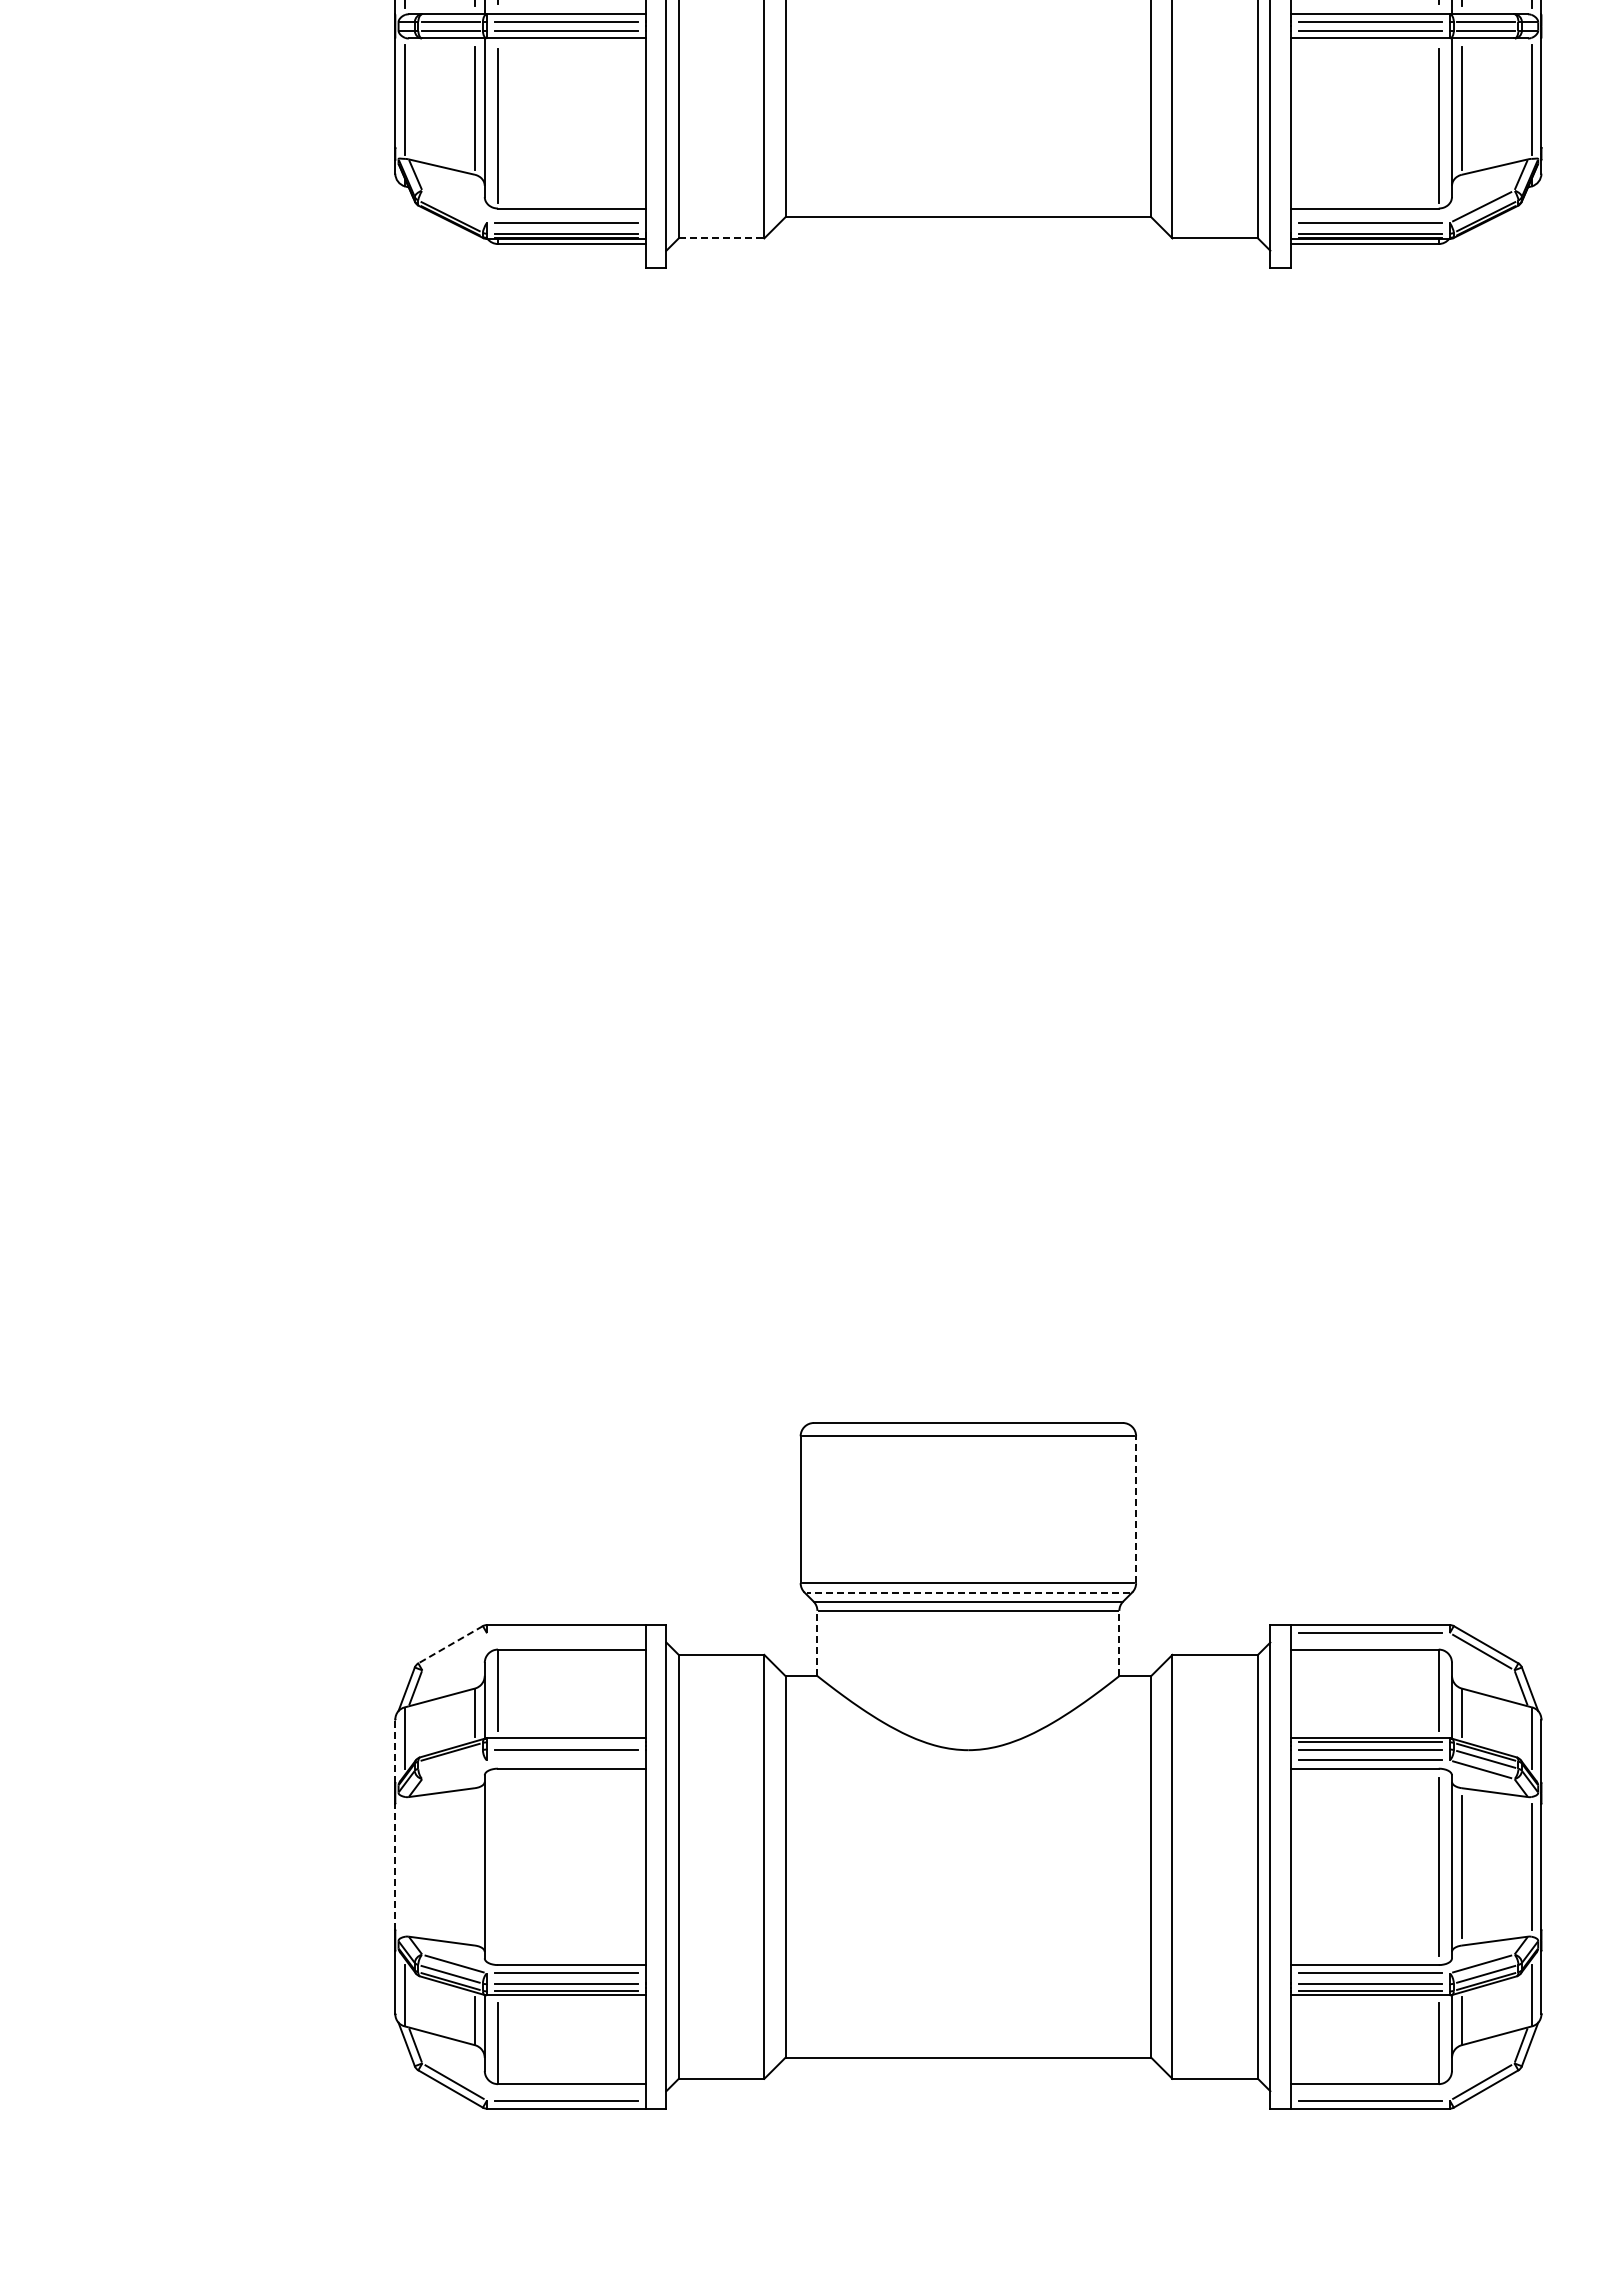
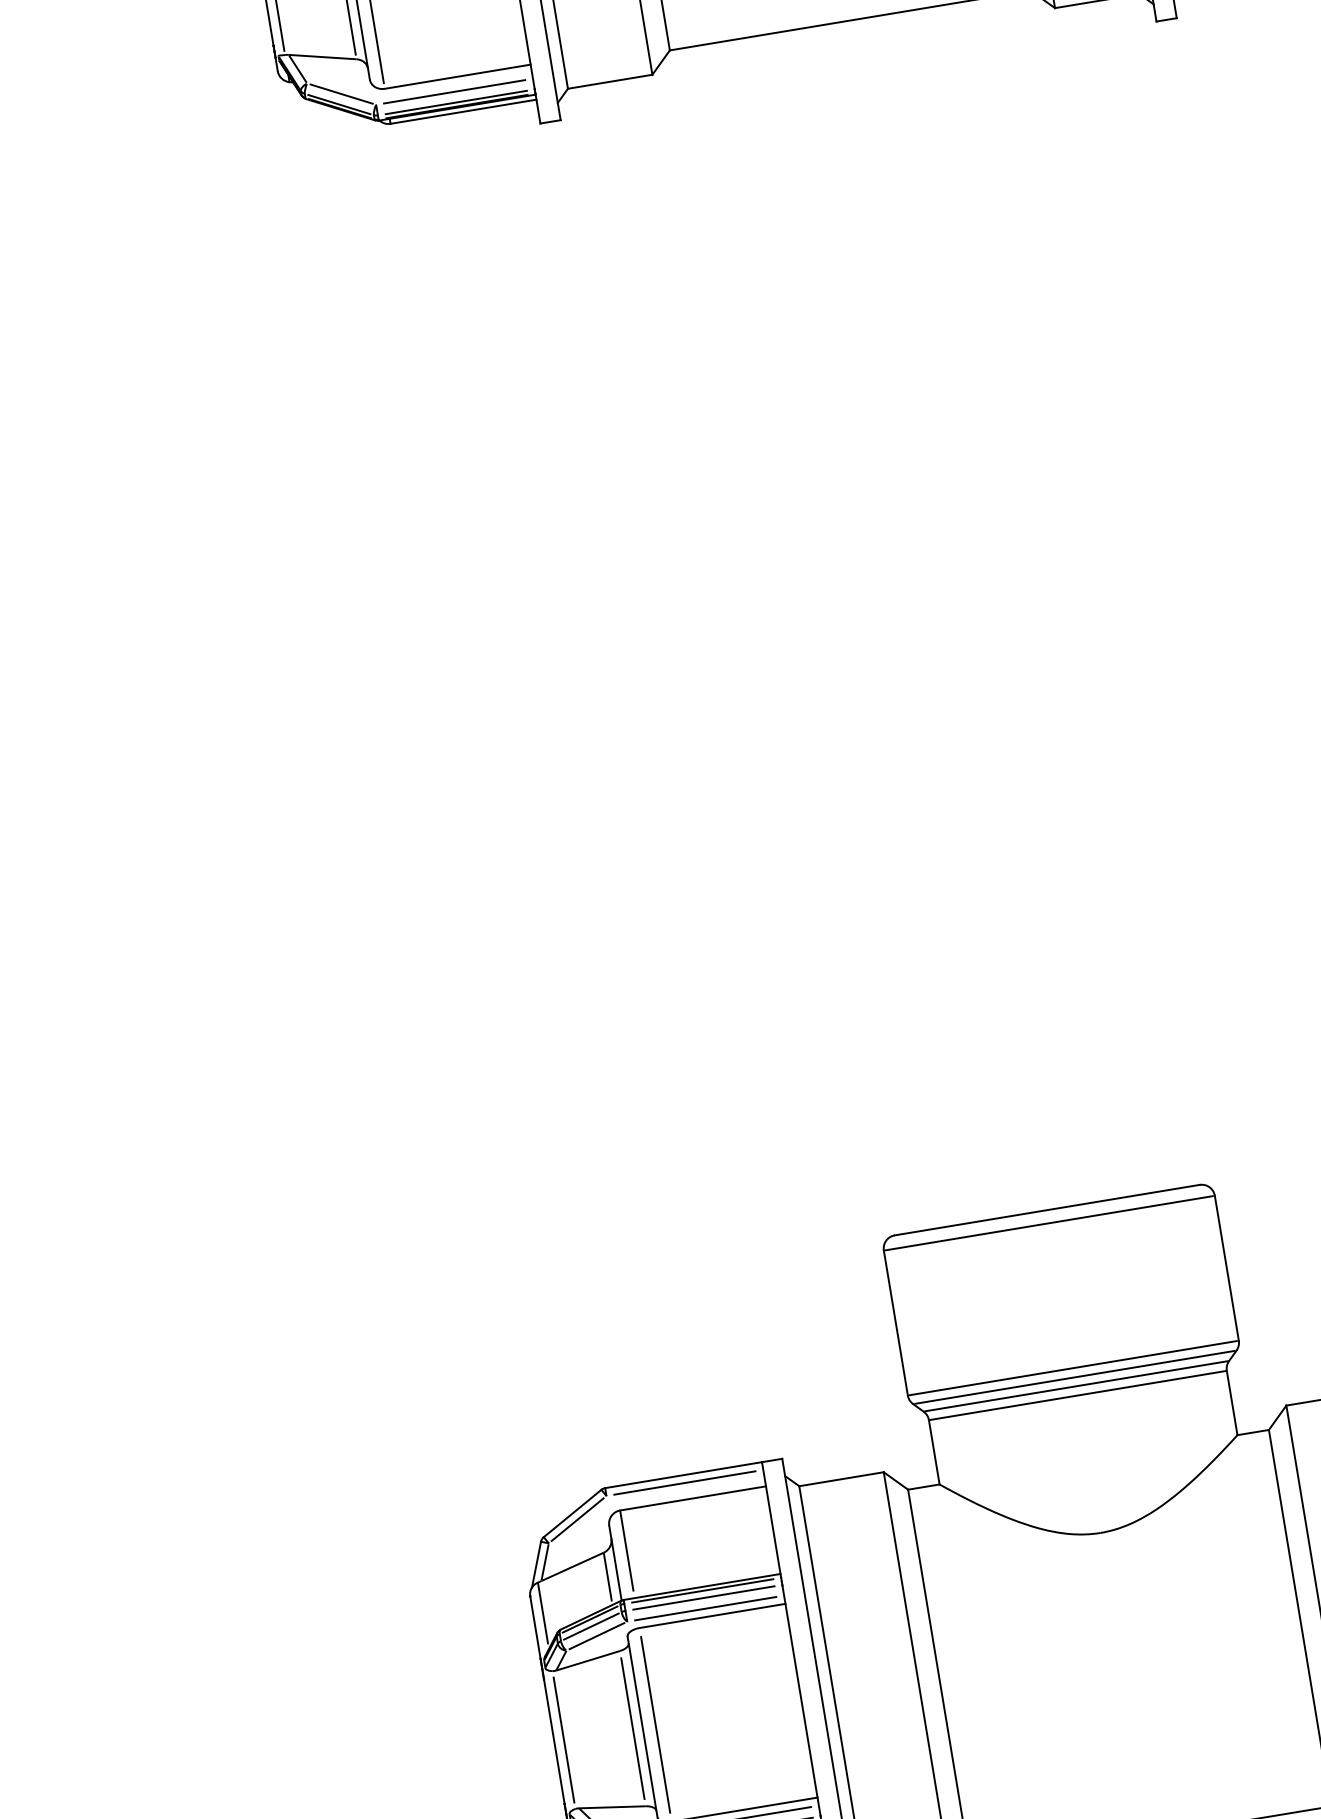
line: (454, 206) -> (341, 93), added
line: (721, 238) -> (610, 81), dashed -> solid
line: (1136, 1509) -> (1227, 1268), dashed -> solid
line: (968, 1592) -> (1074, 1377), dashed -> solid
line: (565, 1633) -> (684, 1483), added
line: (817, 1643) -> (934, 1452), dashed -> solid
line: (1119, 1643) -> (1232, 1403), dashed -> solid
line: (450, 1645) -> (572, 1514), dashed -> solid
line: (454, 1651) -> (577, 1519), added
line: (565, 1742) -> (701, 1591), added
line: (395, 1751) -> (535, 1627), dashed -> solid
line: (450, 1759) -> (591, 1626), added
line: (565, 1760) -> (704, 1608), added
line: (454, 1769) -> (596, 1635), added
line: (395, 1866) -> (554, 1741), dashed -> solid
line: (405, 1866) -> (564, 1739), added
line: (474, 1866) -> (632, 1728), added
line: (498, 1866) -> (656, 1724), added

